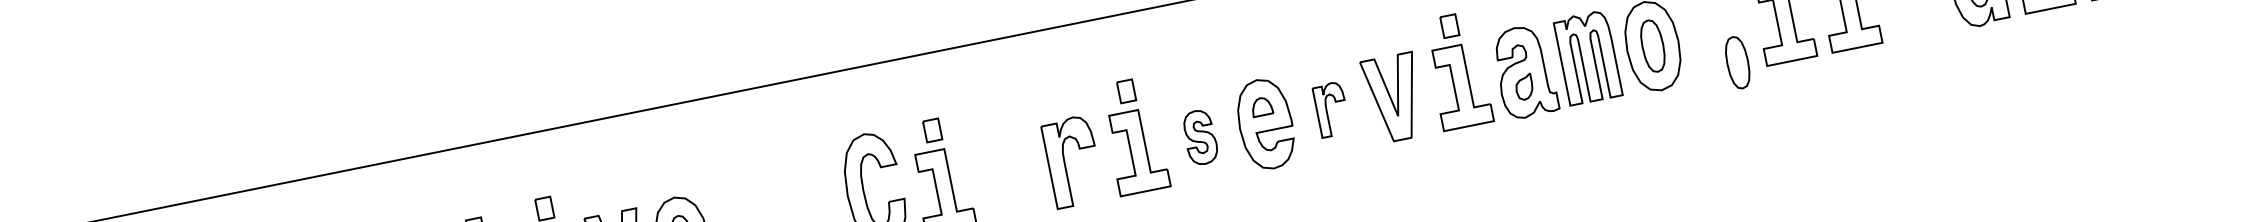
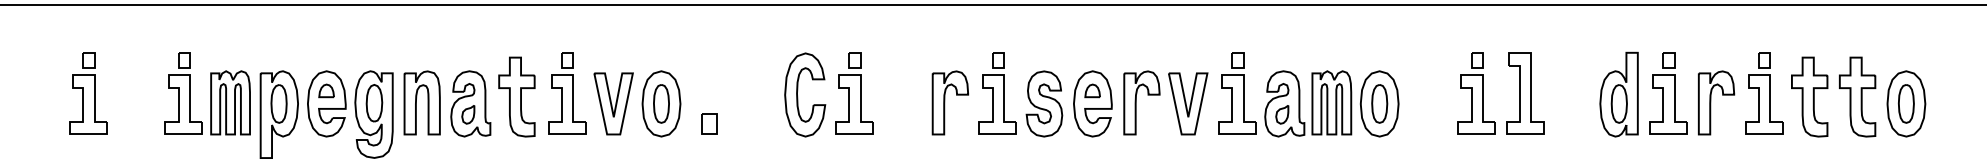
part: (1737, 62) -> (1437, 127), removed
part: (1330, 109) -> (1141, 102), size x1.67
part: (1200, 136) -> (1044, 103), size x1.67

